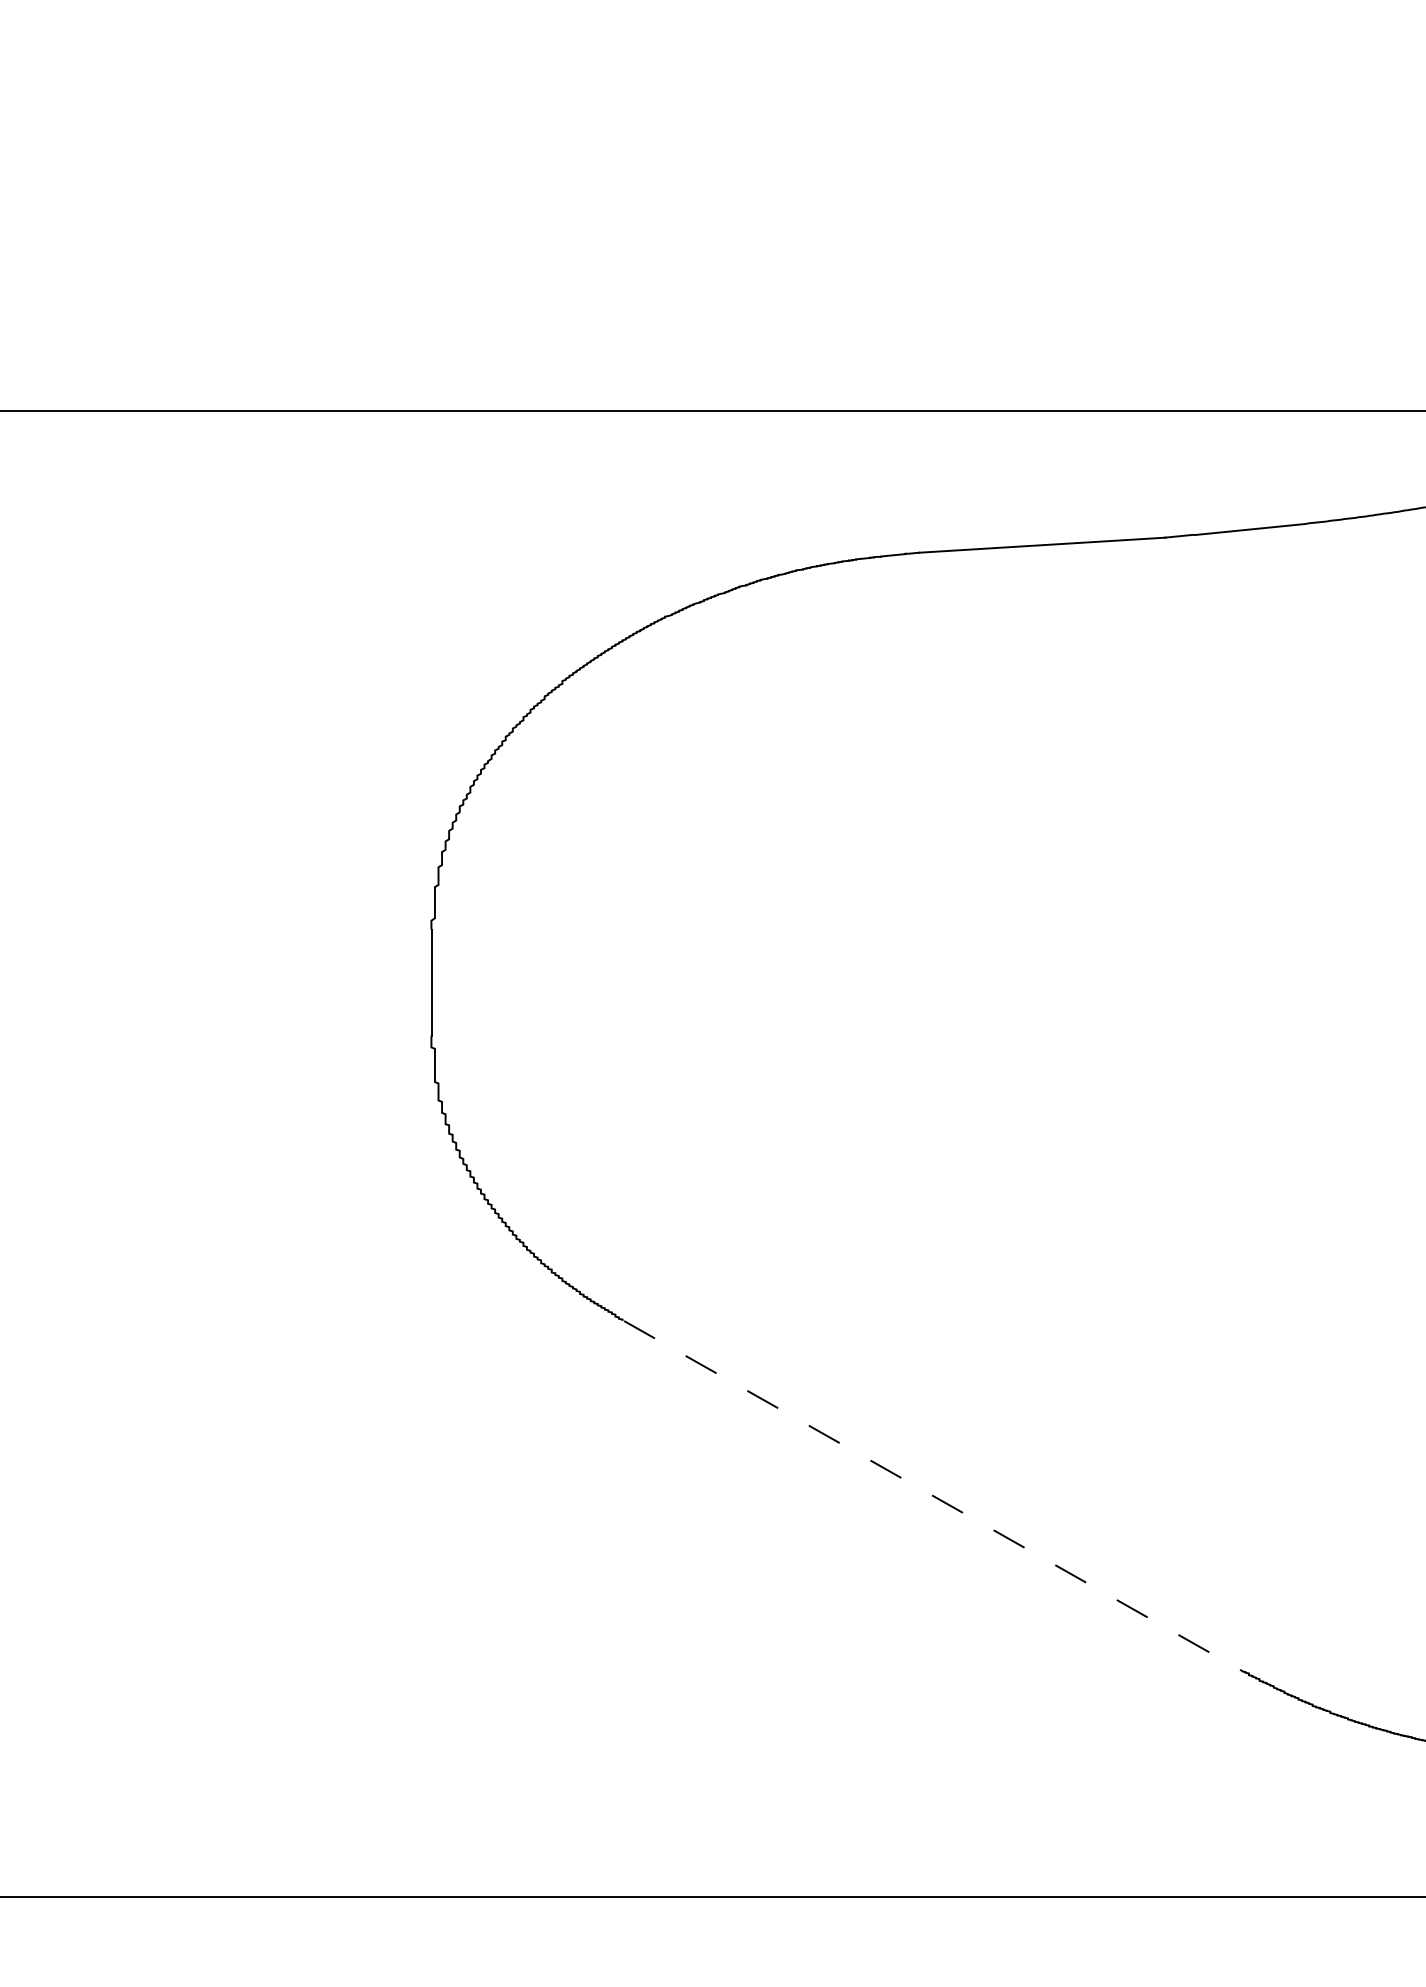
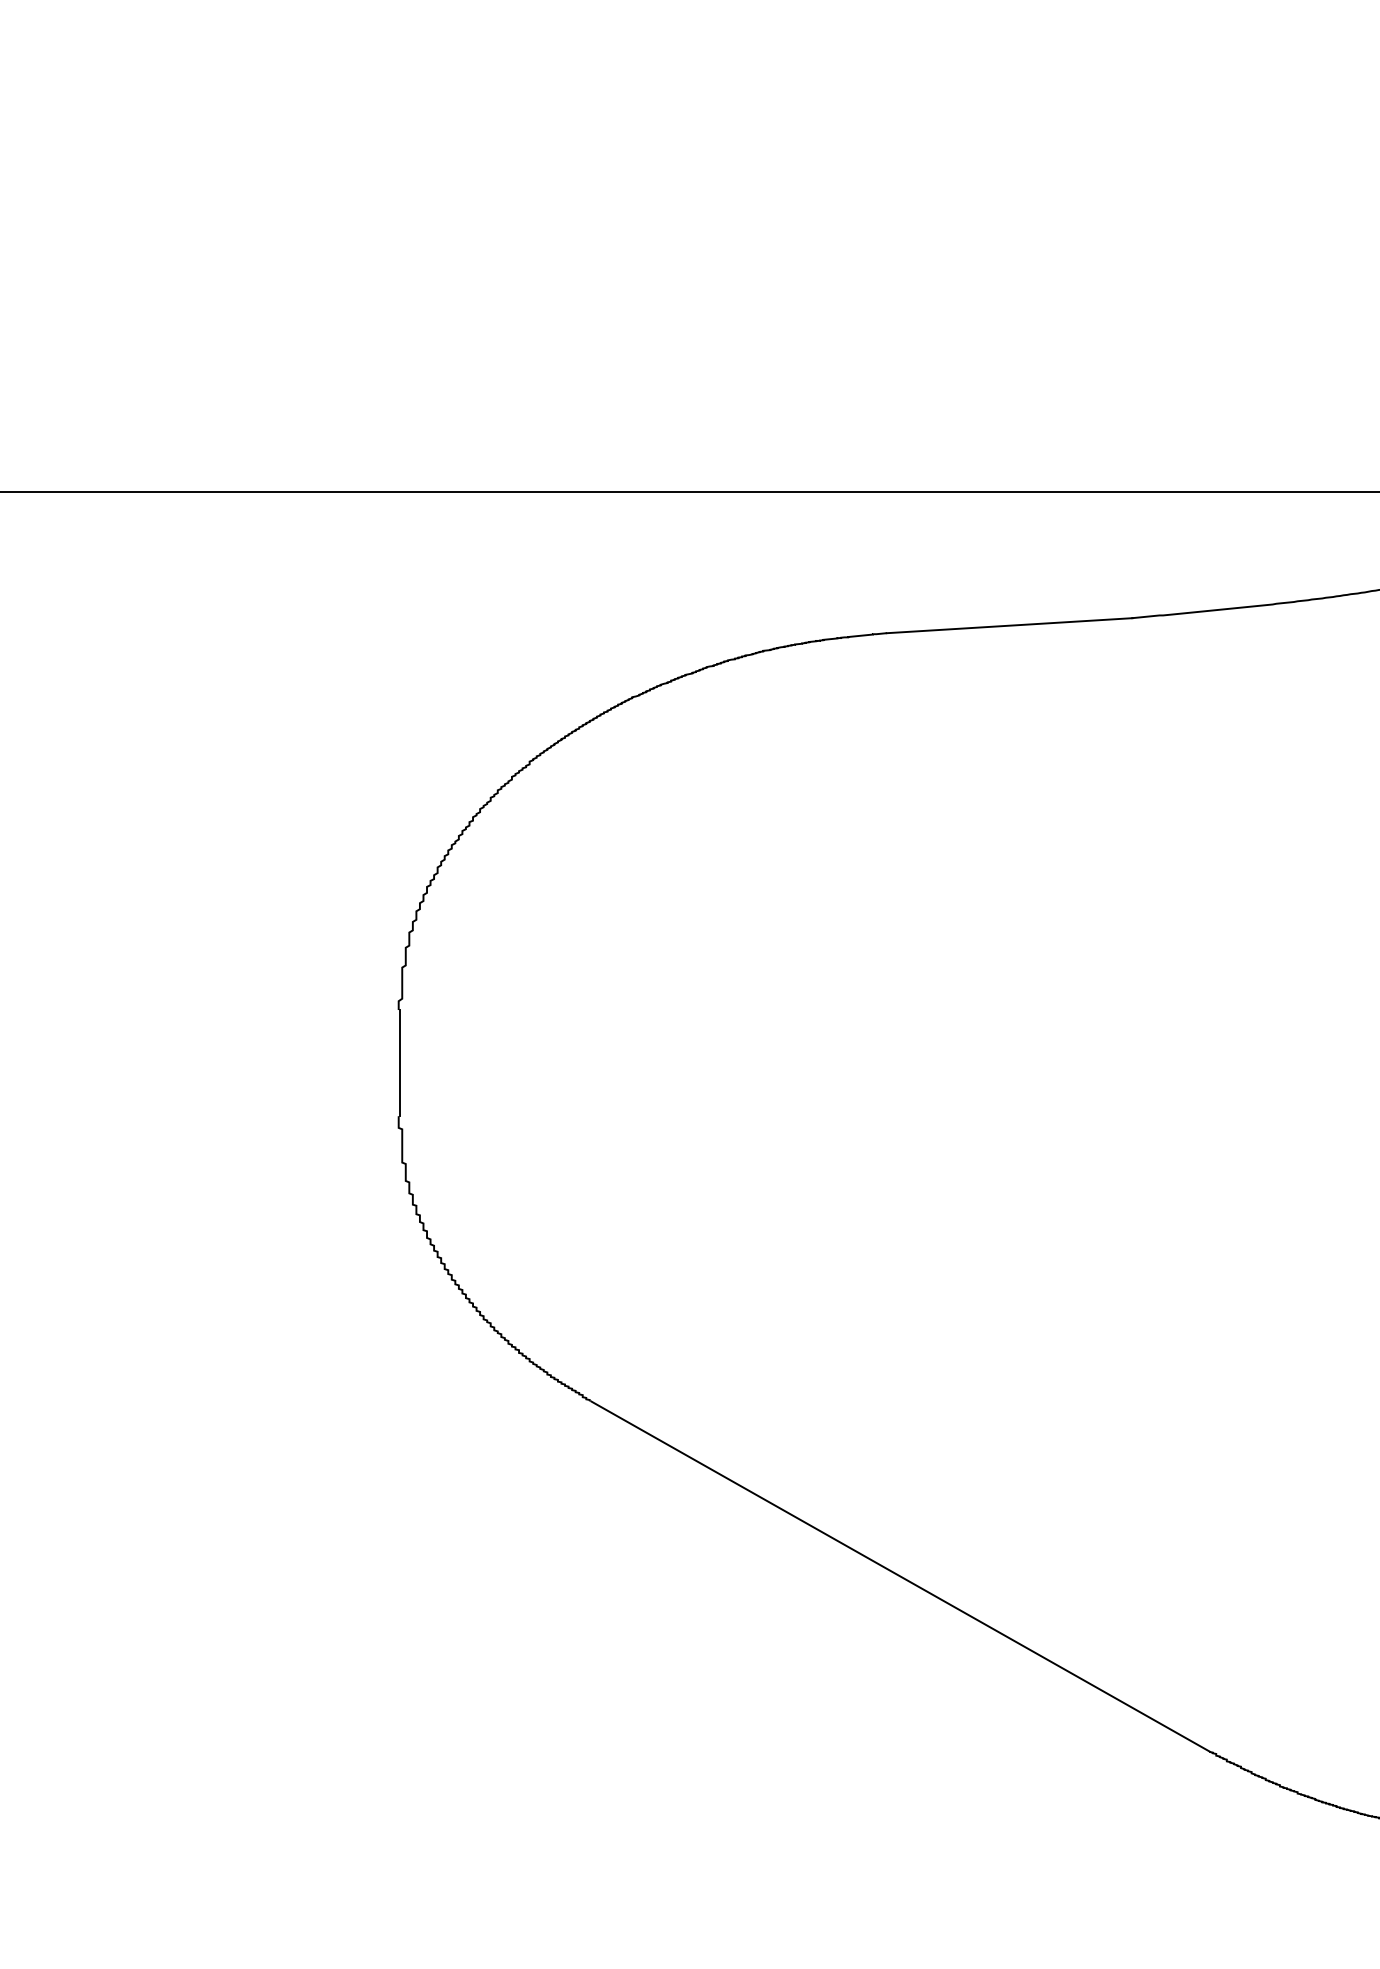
line: (933, 1496) -> (900, 1577), dashed -> solid

